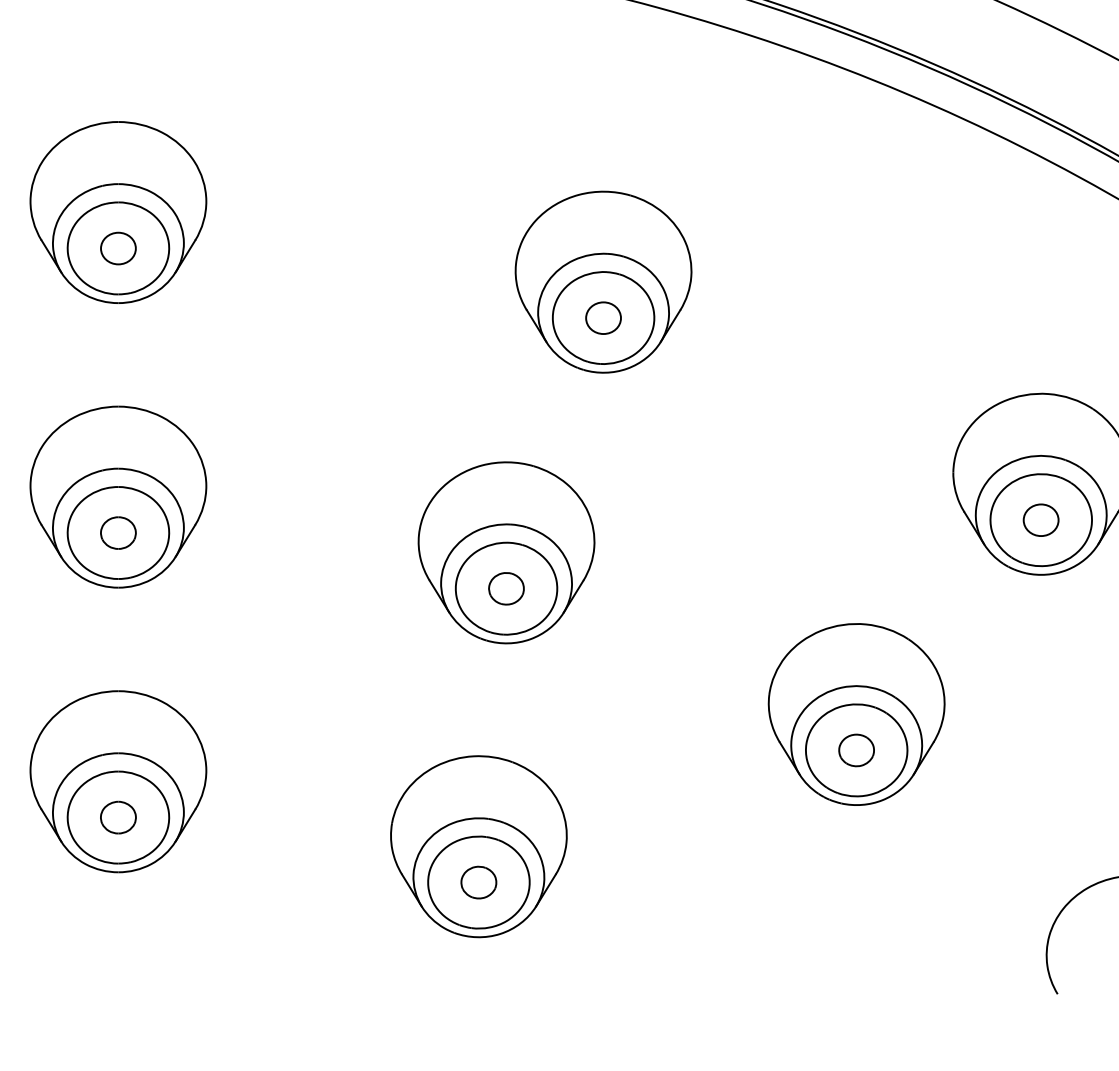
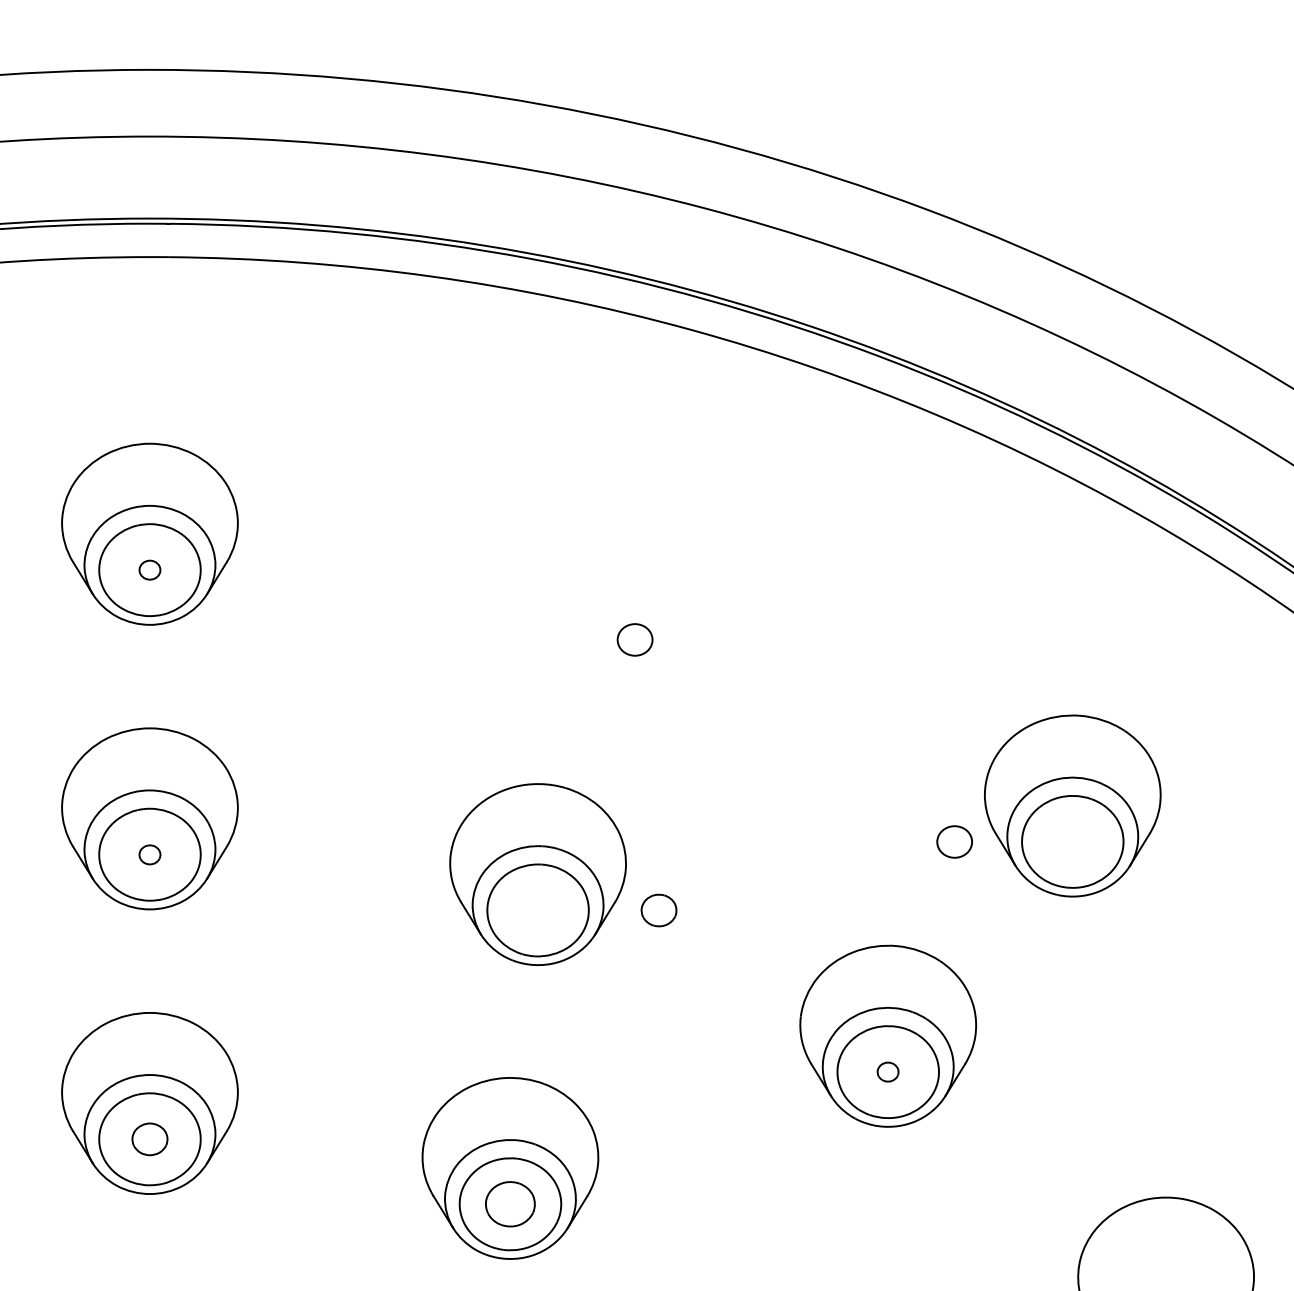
part: (117, 247) -> (149, 569), size x0.6
part: (602, 281) -> (634, 603), removed
part: (1040, 519) -> (954, 841), moved
part: (117, 532) -> (149, 854), size x0.6
part: (505, 588) -> (658, 910), moved
part: (855, 749) -> (887, 1071), size x0.6
part: (478, 882) -> (510, 1204), size x1.4

